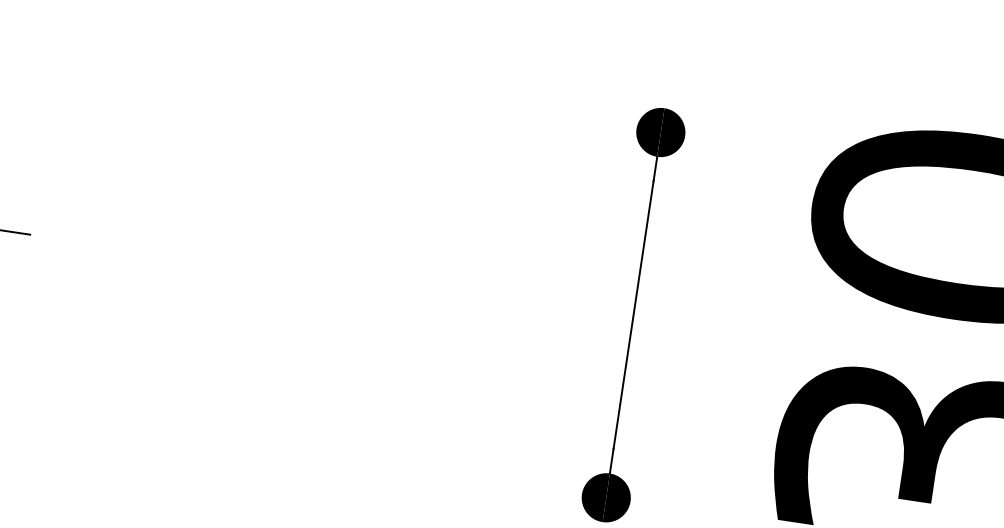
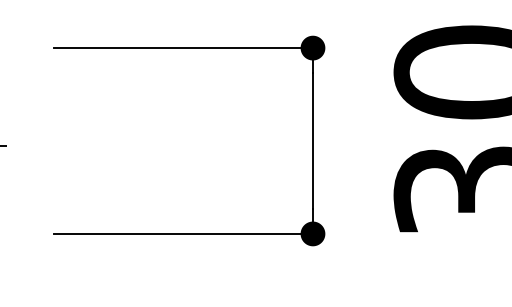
line: (404, 94) -> (182, 48), added
line: (349, 458) -> (182, 233), added

